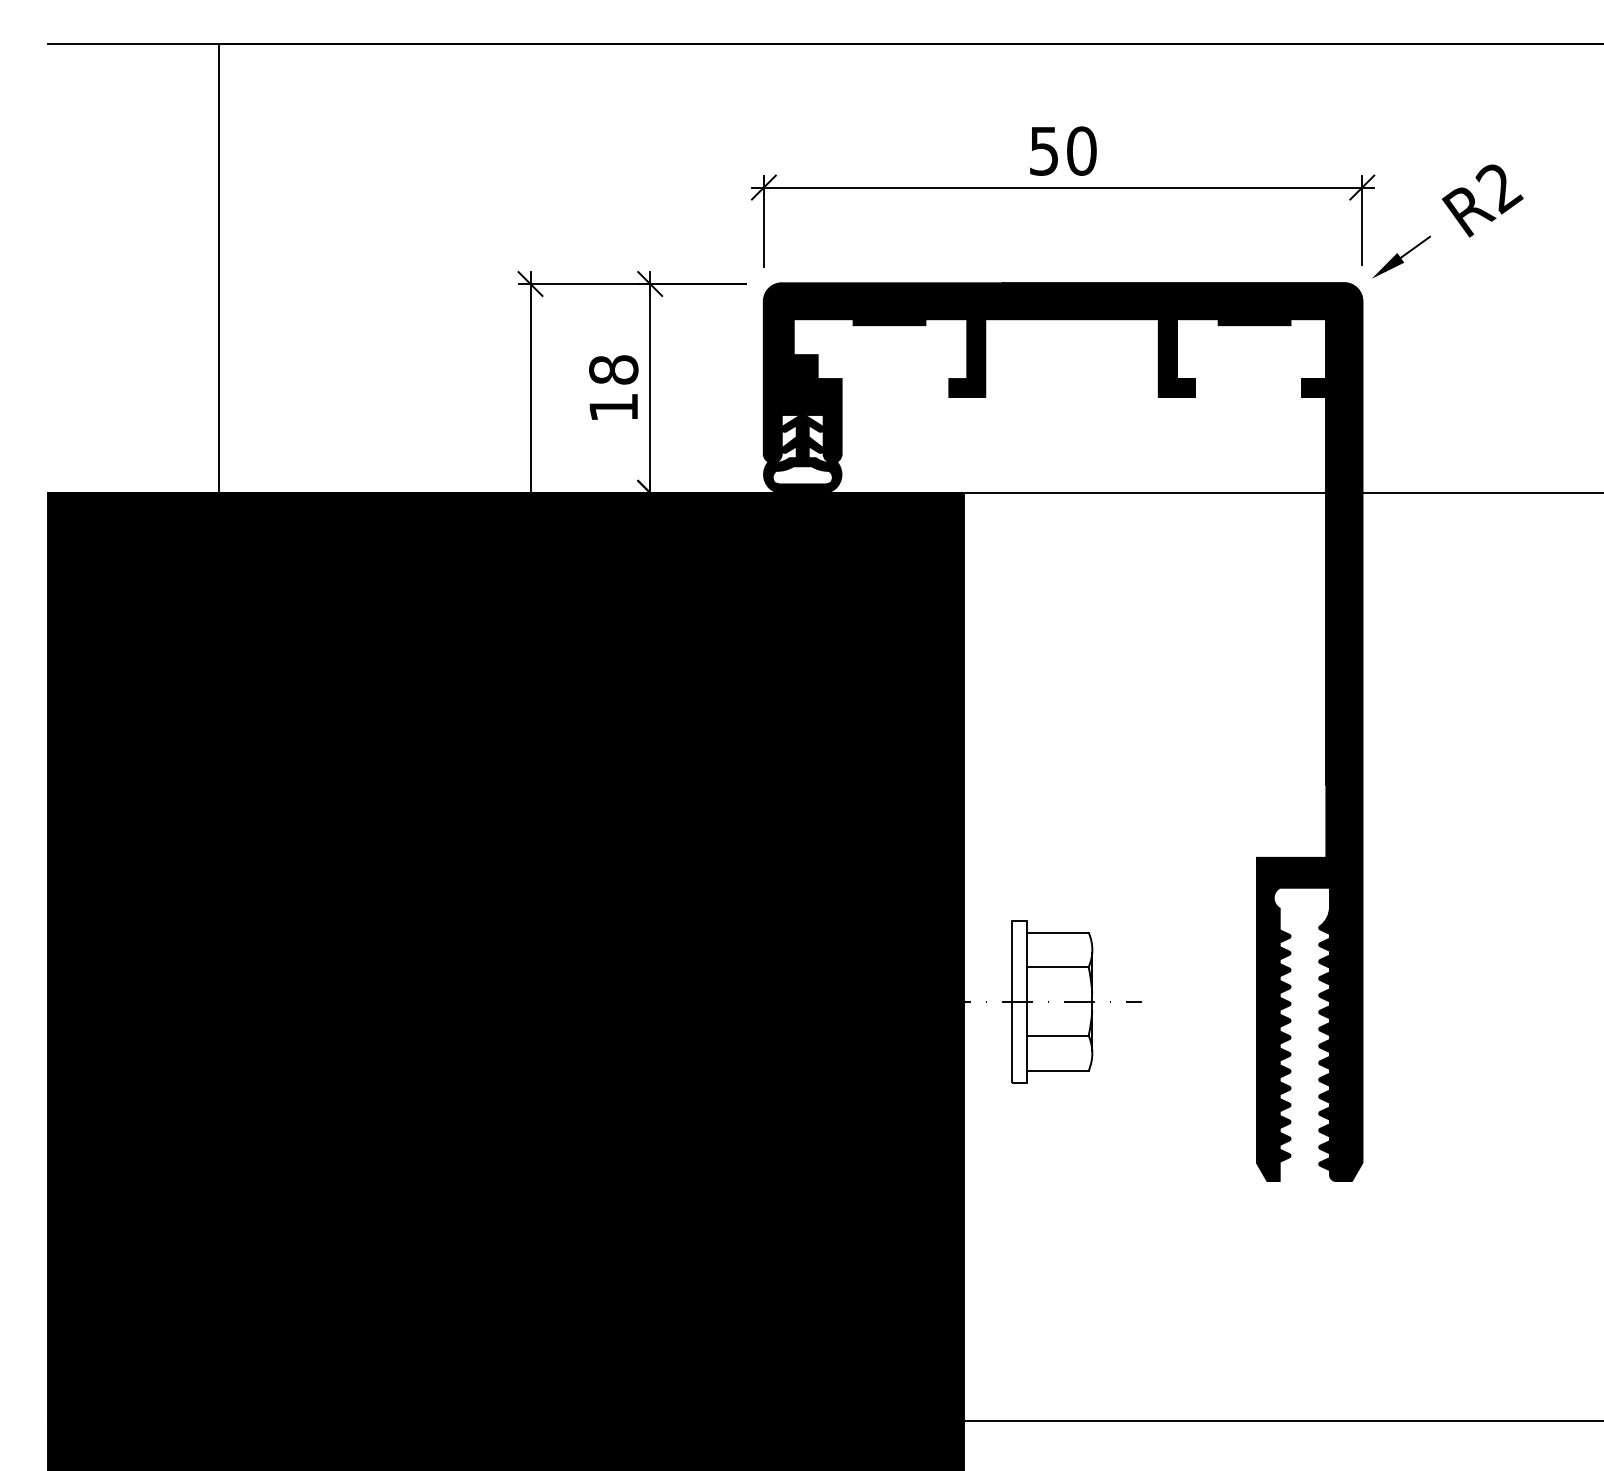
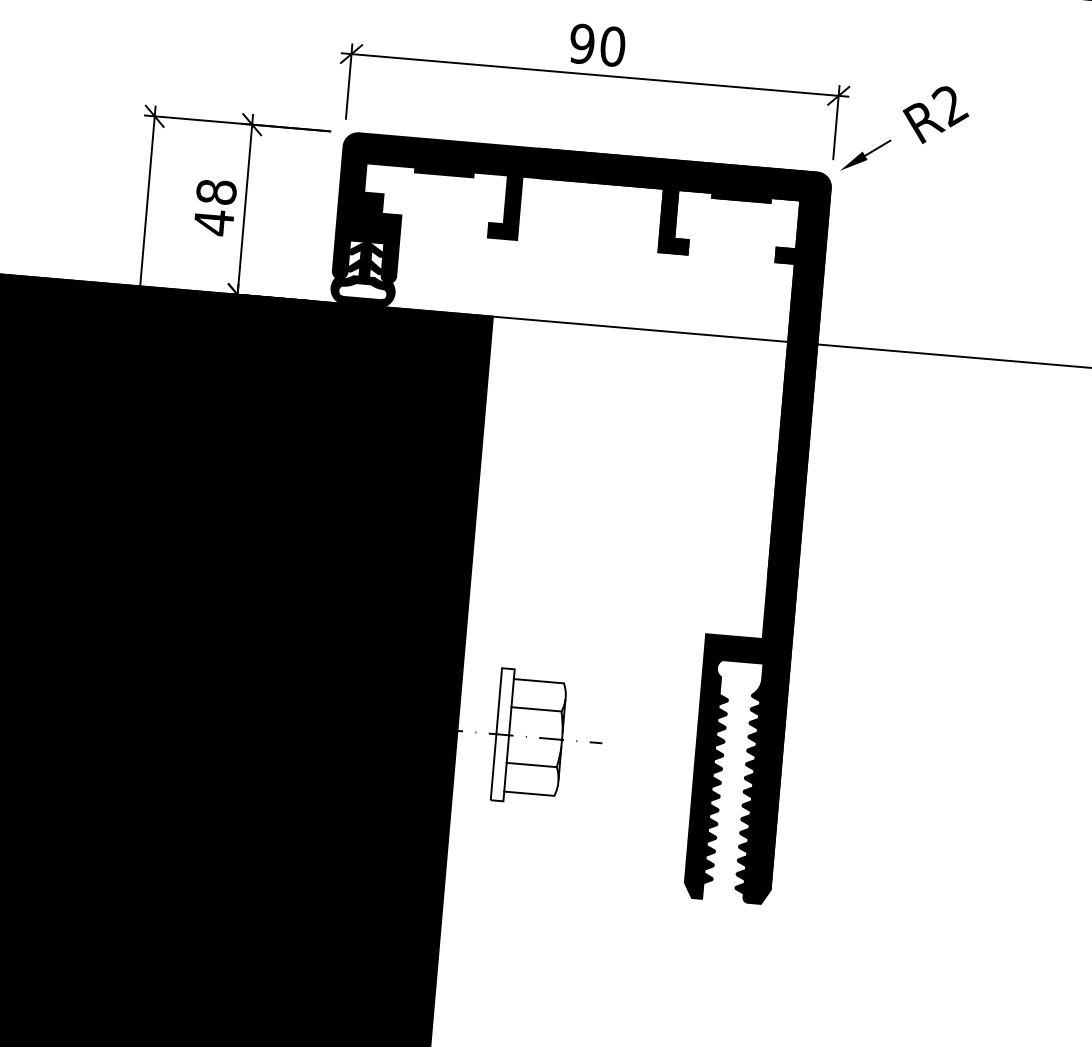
text: (1043, 150) -> (581, 43), 50 -> 90
text: (613, 407) -> (213, 222), 18 -> 48

